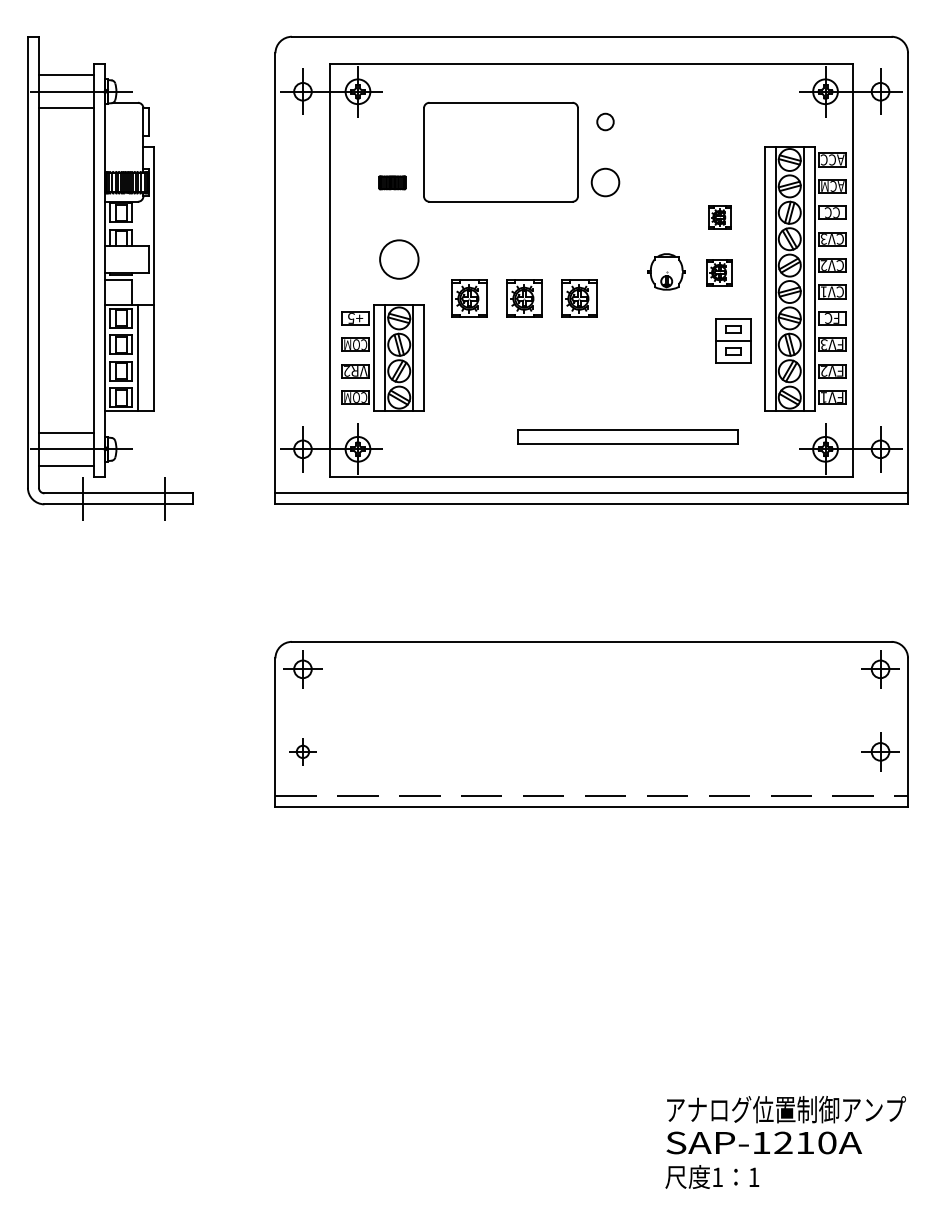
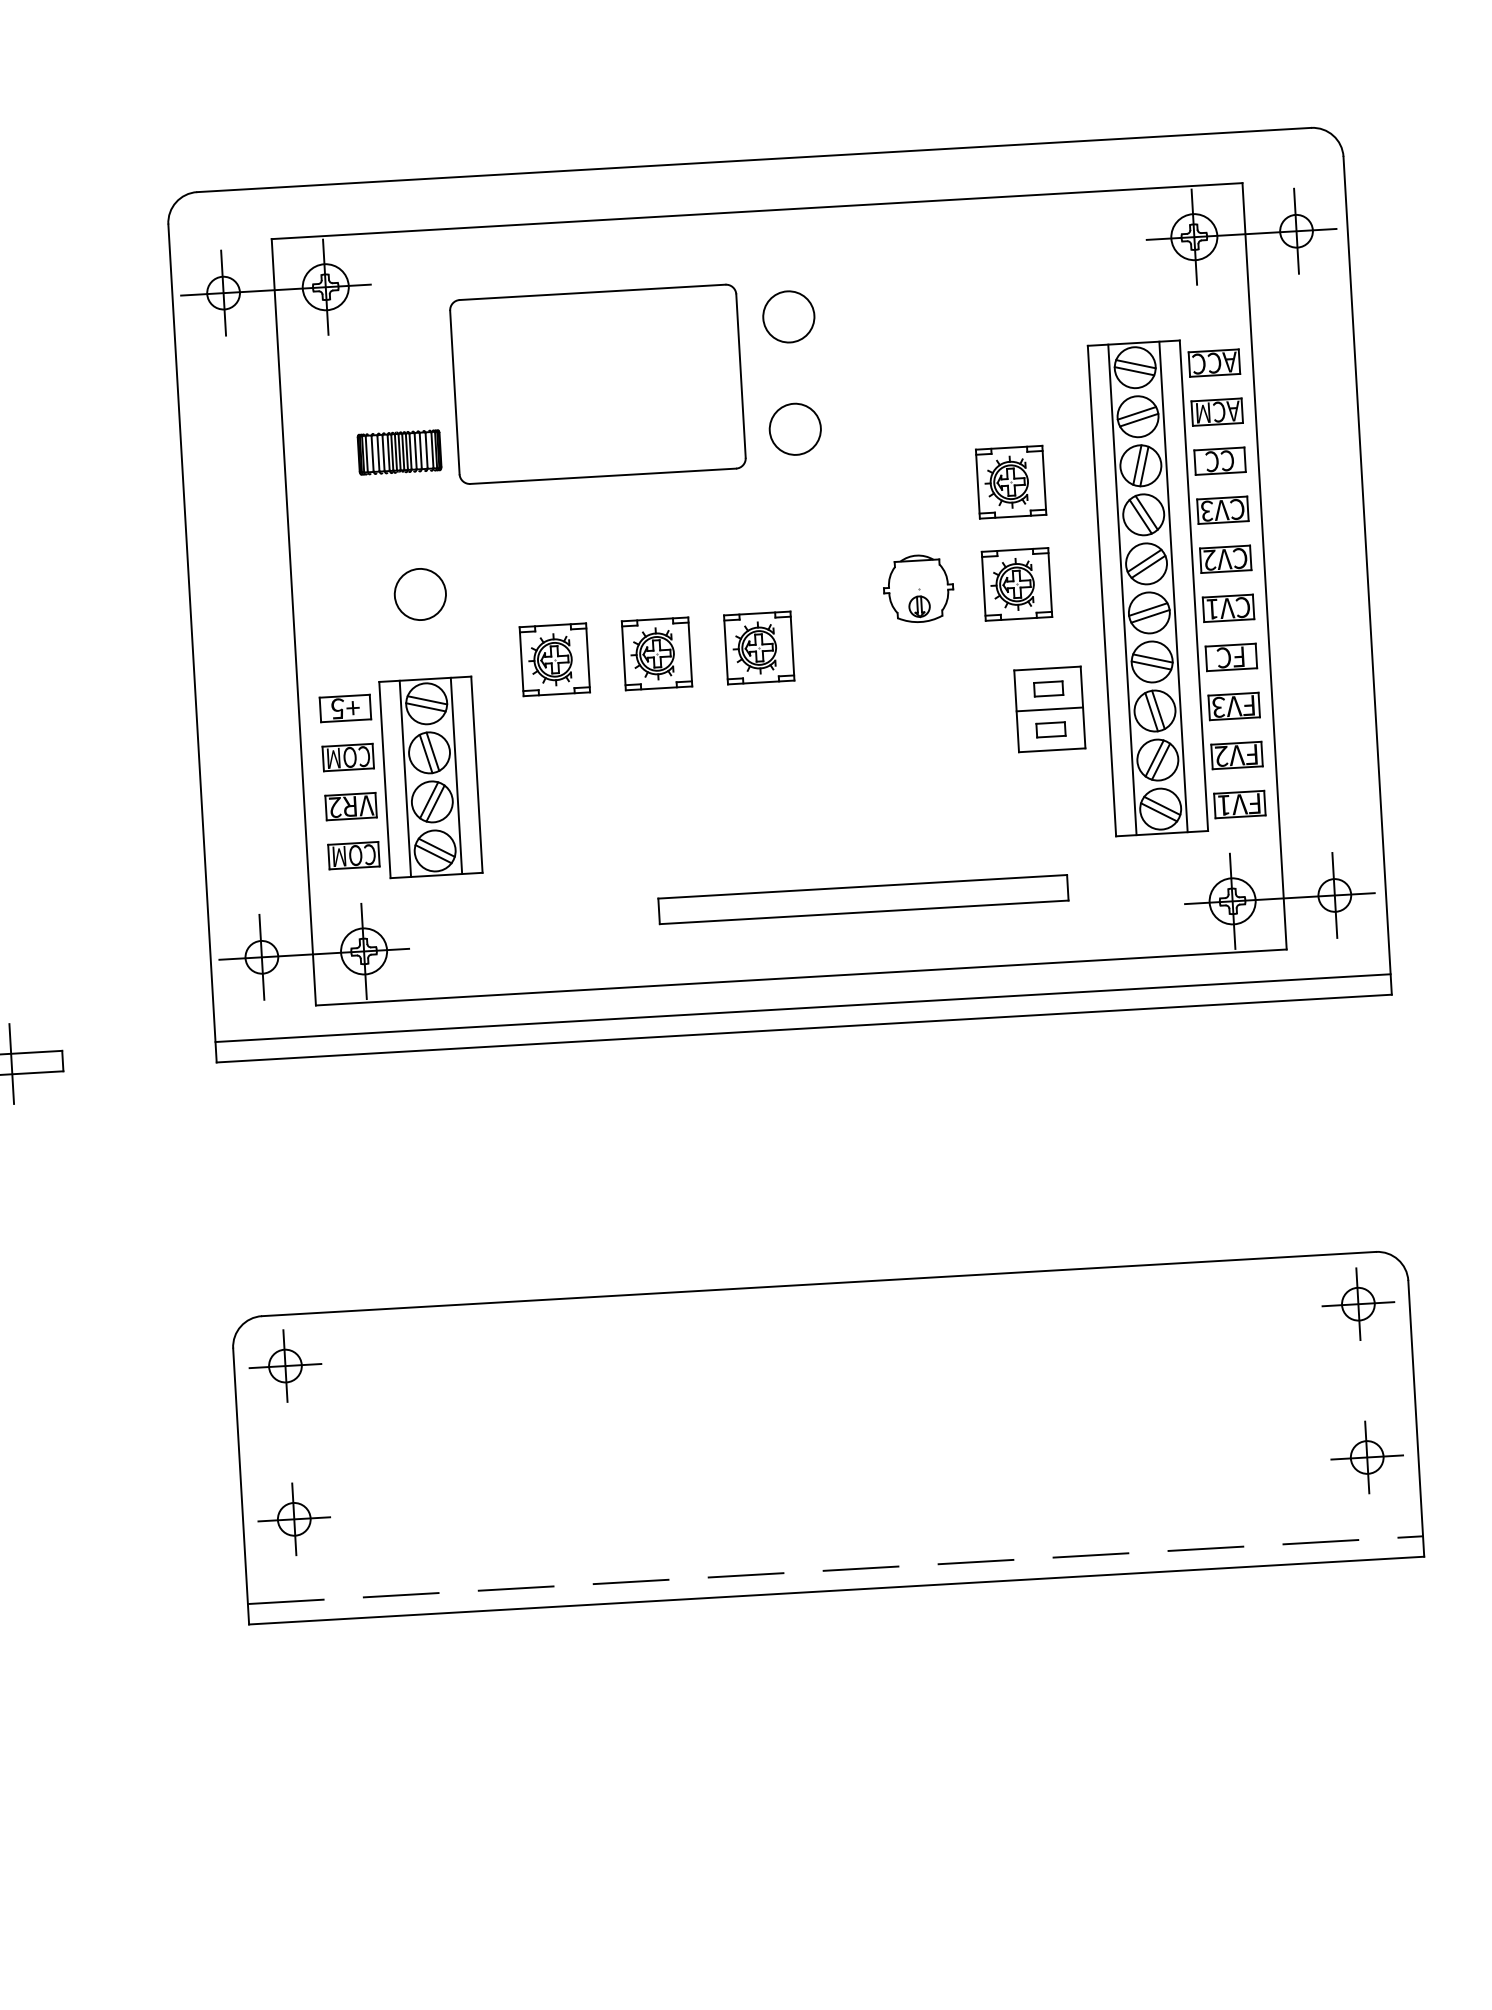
circle: (605, 121) -> (788, 315), size x1.67
part: (392, 182) -> (399, 452), size x1.67
part: (719, 217) -> (1010, 482), size x1.67
circle: (398, 259) -> (419, 594), size x0.71
part: (719, 272) -> (1016, 584), size x1.43
part: (302, 751) -> (293, 1518), size x1.43

